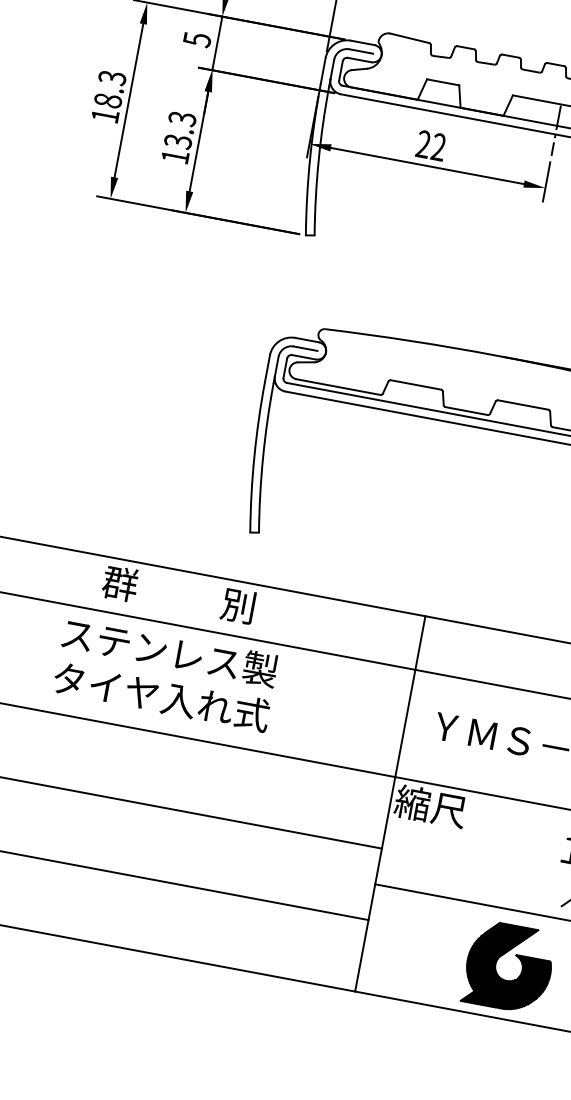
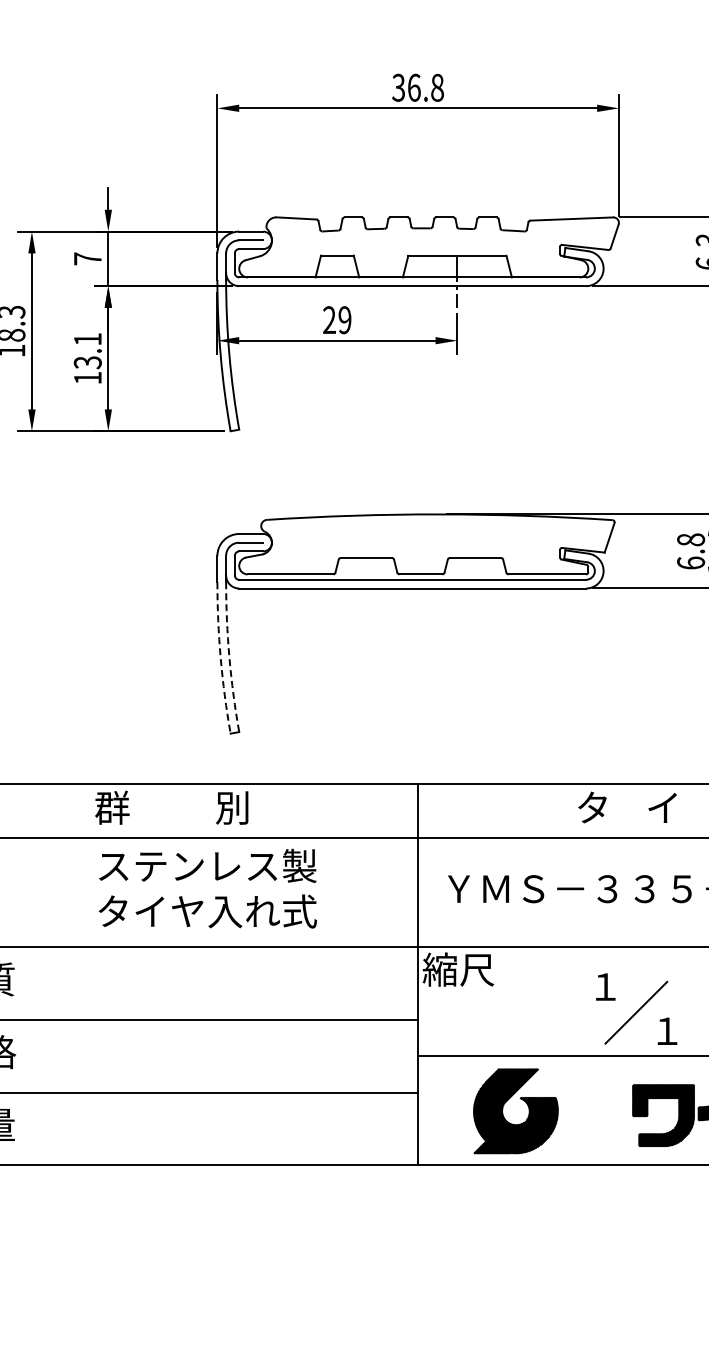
text: (196, 39) -> (87, 258), 5 -> 7
text: (182, 118) -> (87, 339), 13.3 -> 13.1
text: (438, 147) -> (344, 320), 22 -> 29
arc: (254, 456) -> (220, 658), solid -> dashed
arc: (263, 457) -> (229, 657), solid -> dashed
text: (165, 674) -> (207, 888), moved
part: (496, 966) -> (503, 1112), moved

